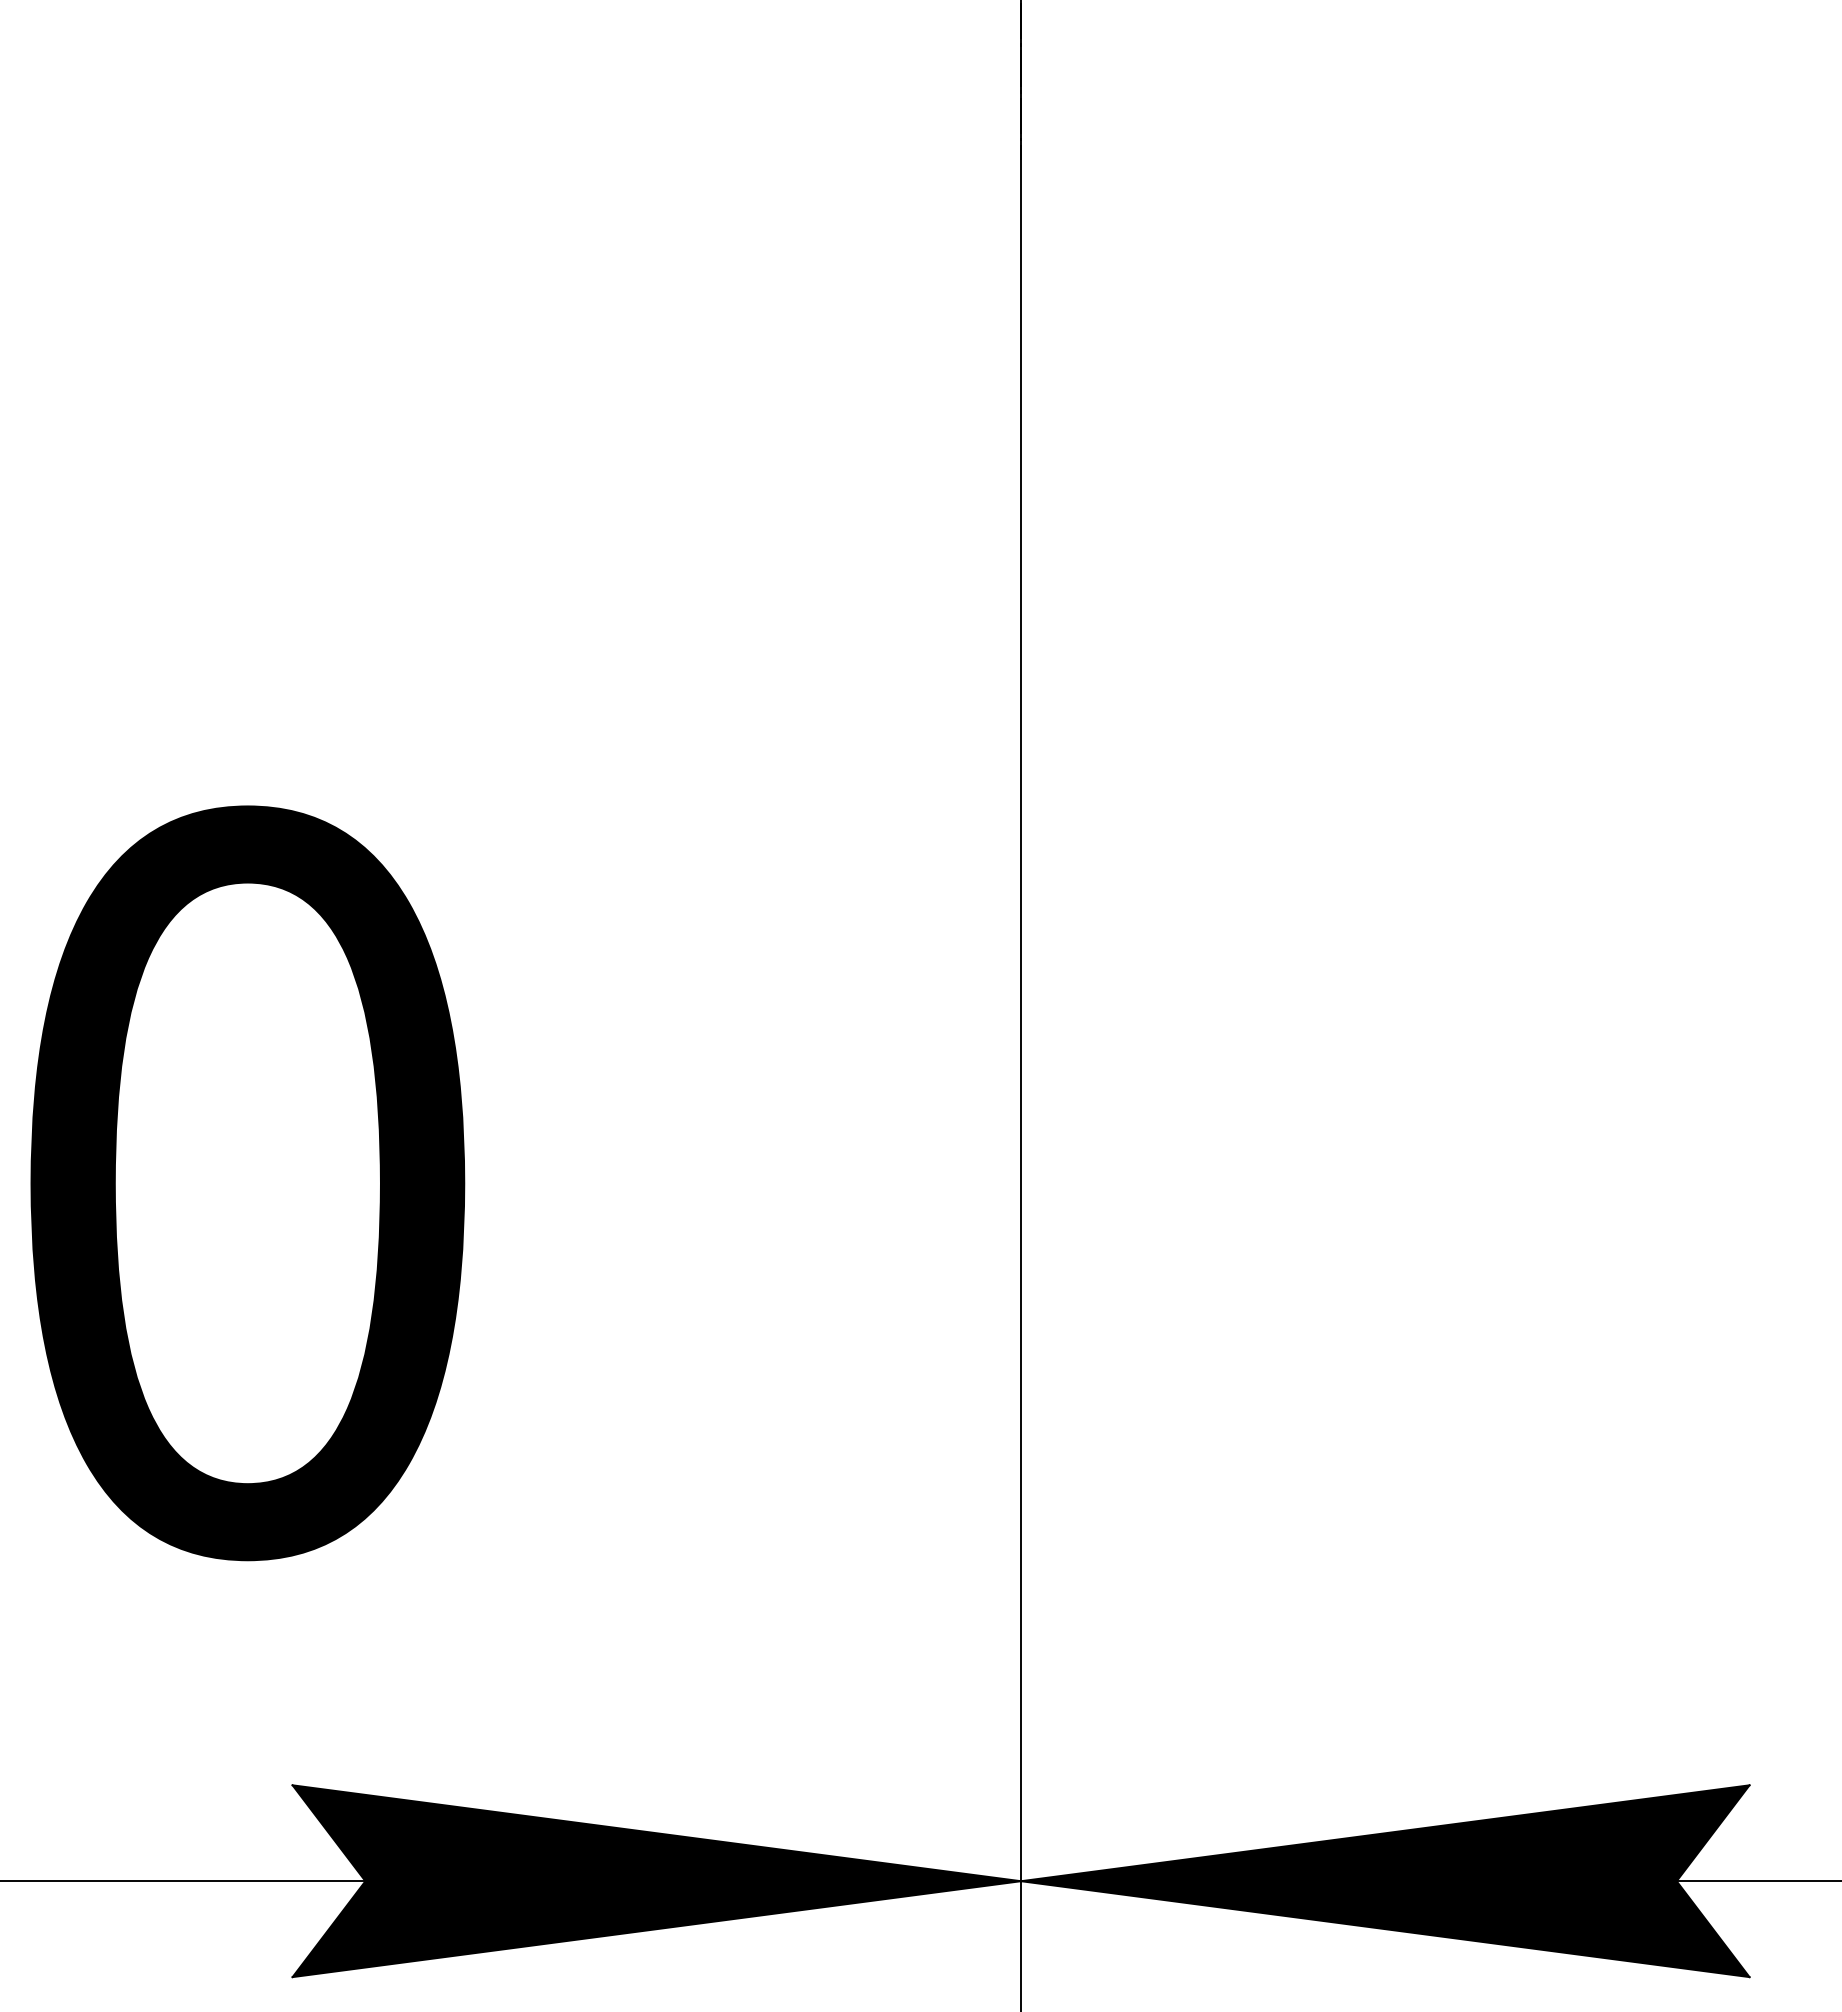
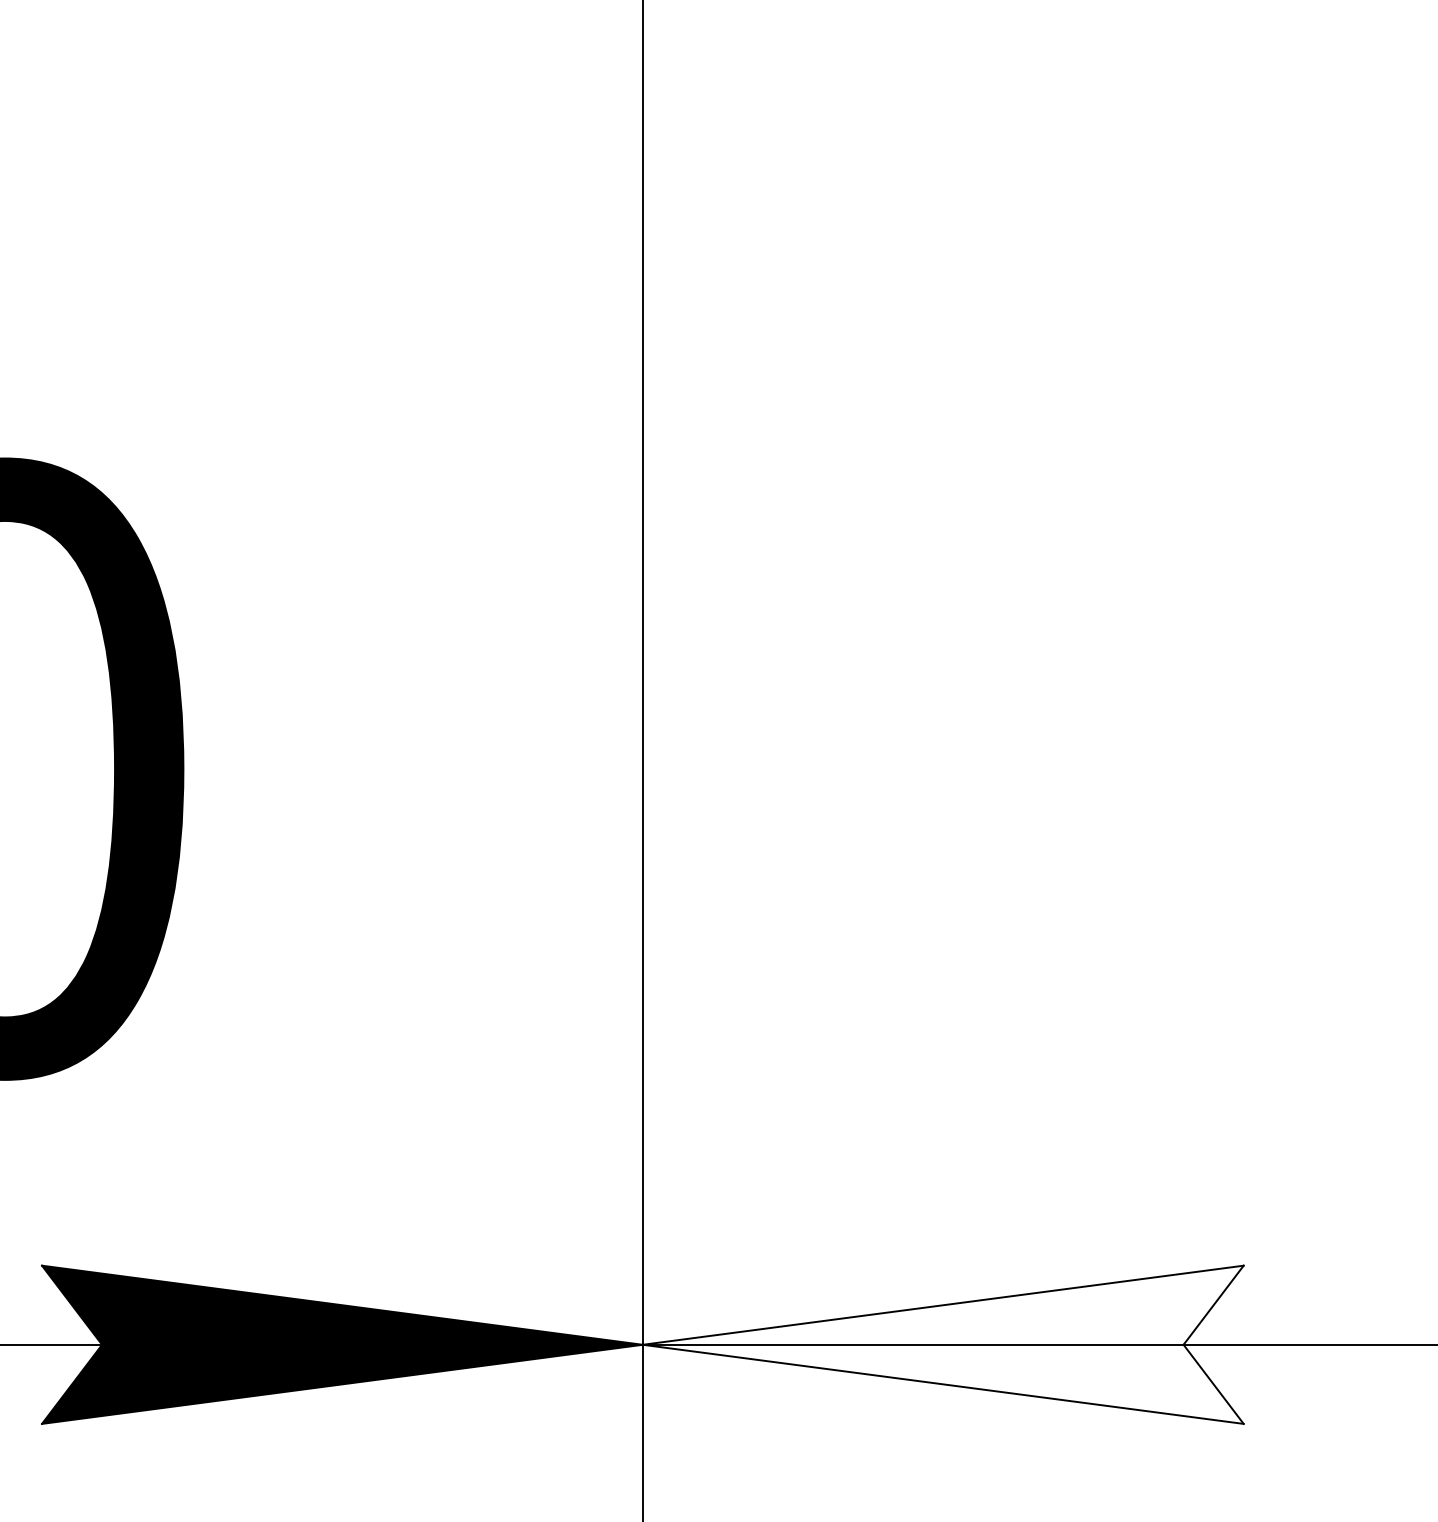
fill: (1385, 1881) -> (943, 1345), removed

